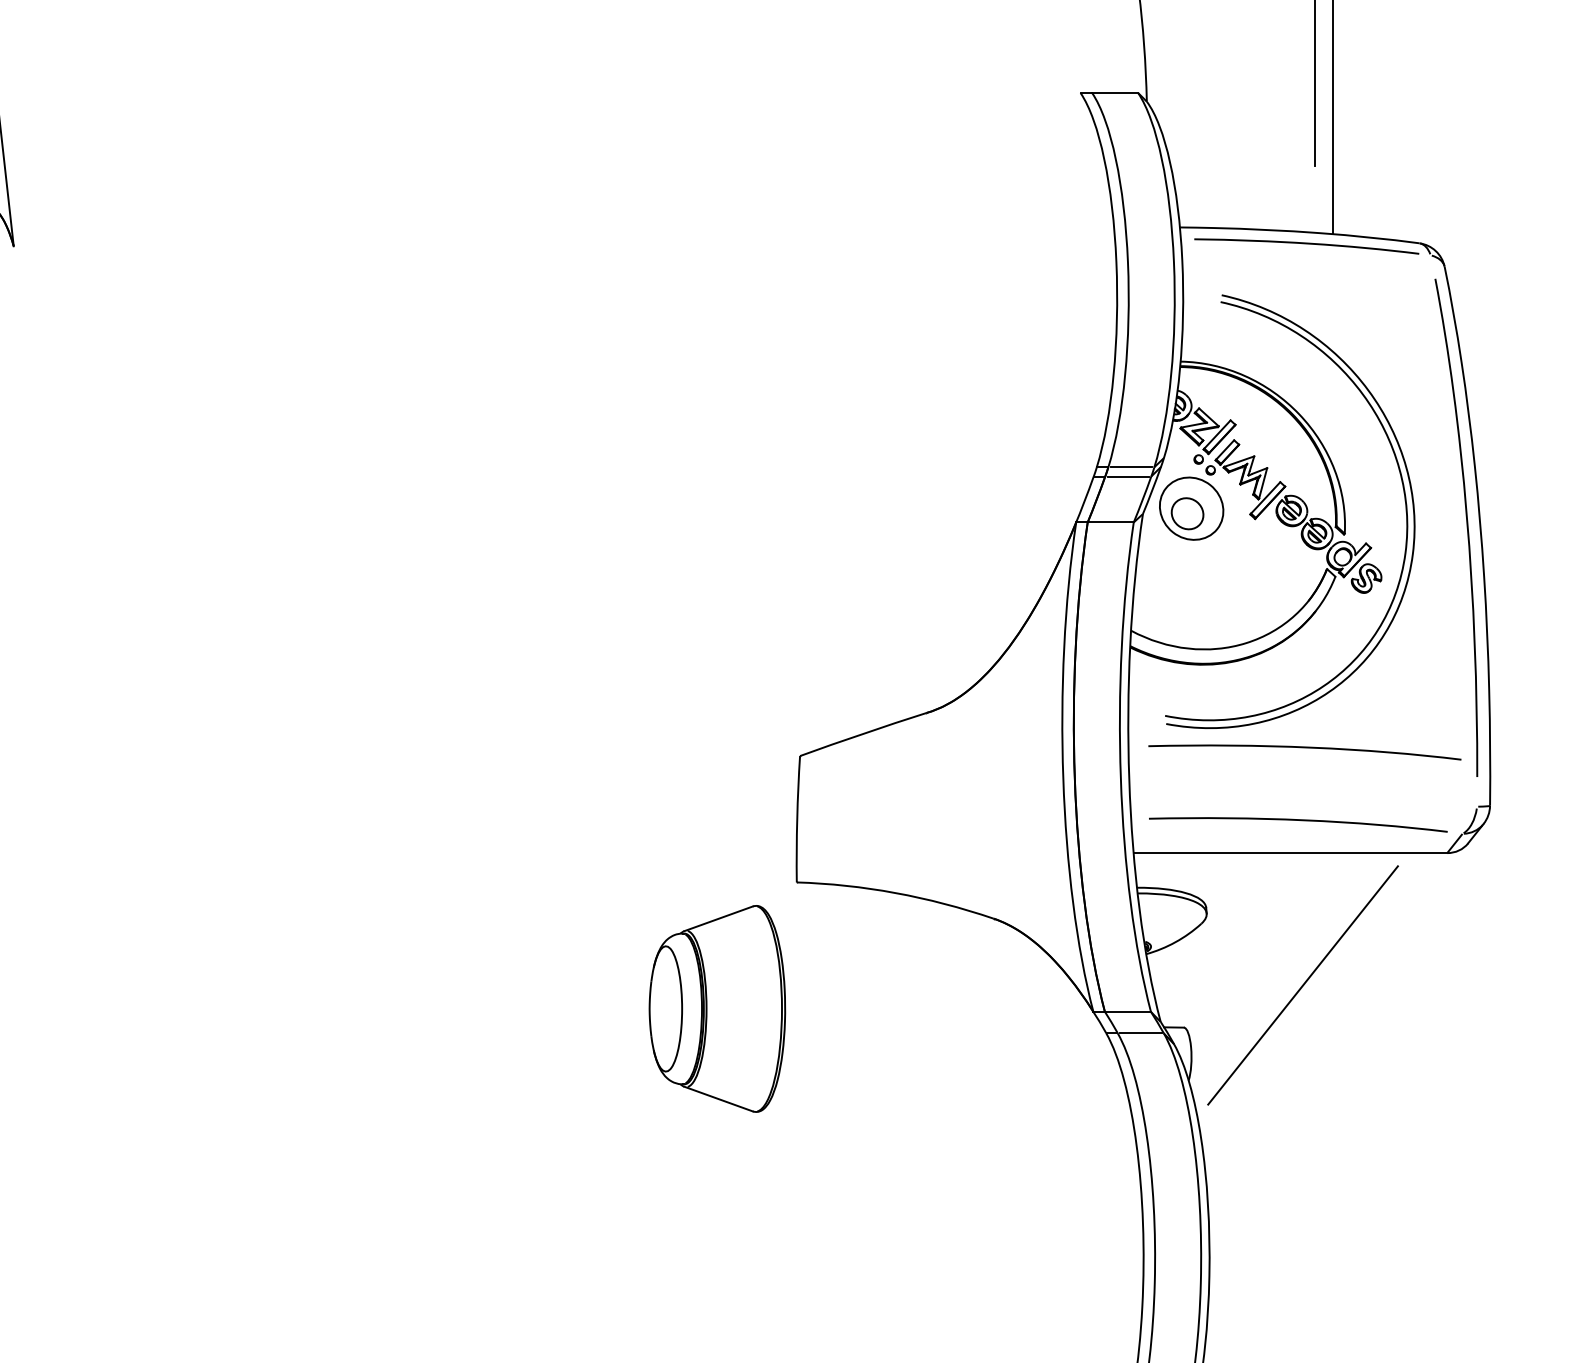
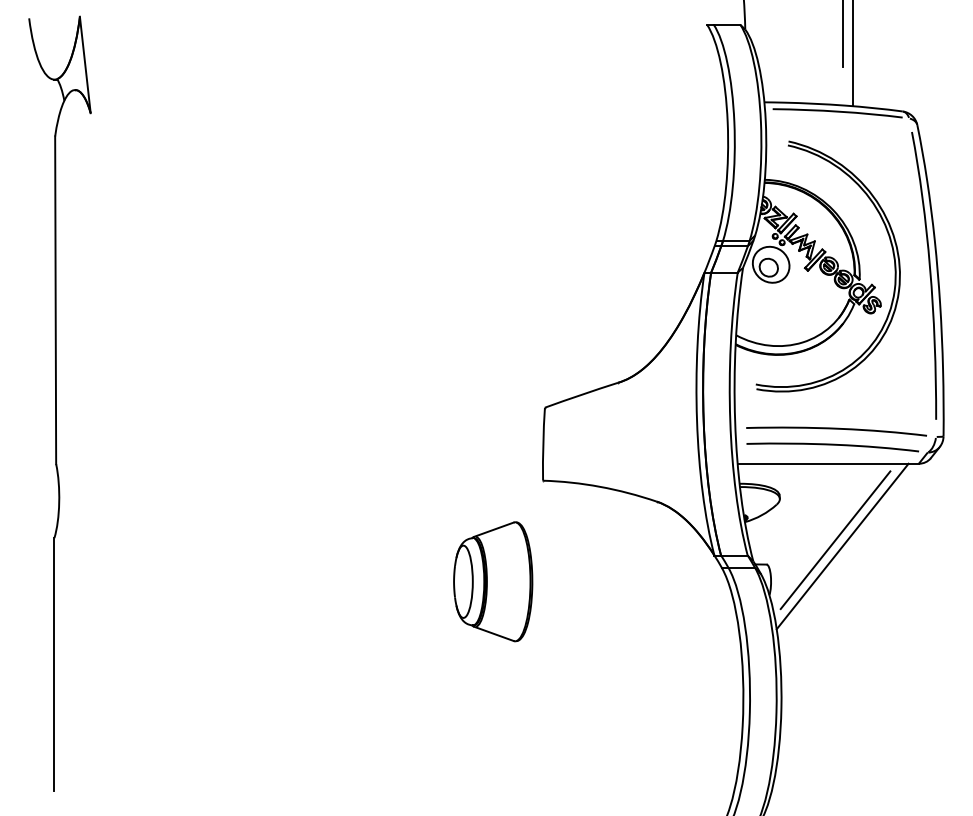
curve: (1304, 748) -> (836, 429), moved
line: (1315, 996) -> (842, 546), added
part: (717, 1008) -> (493, 581), moved

